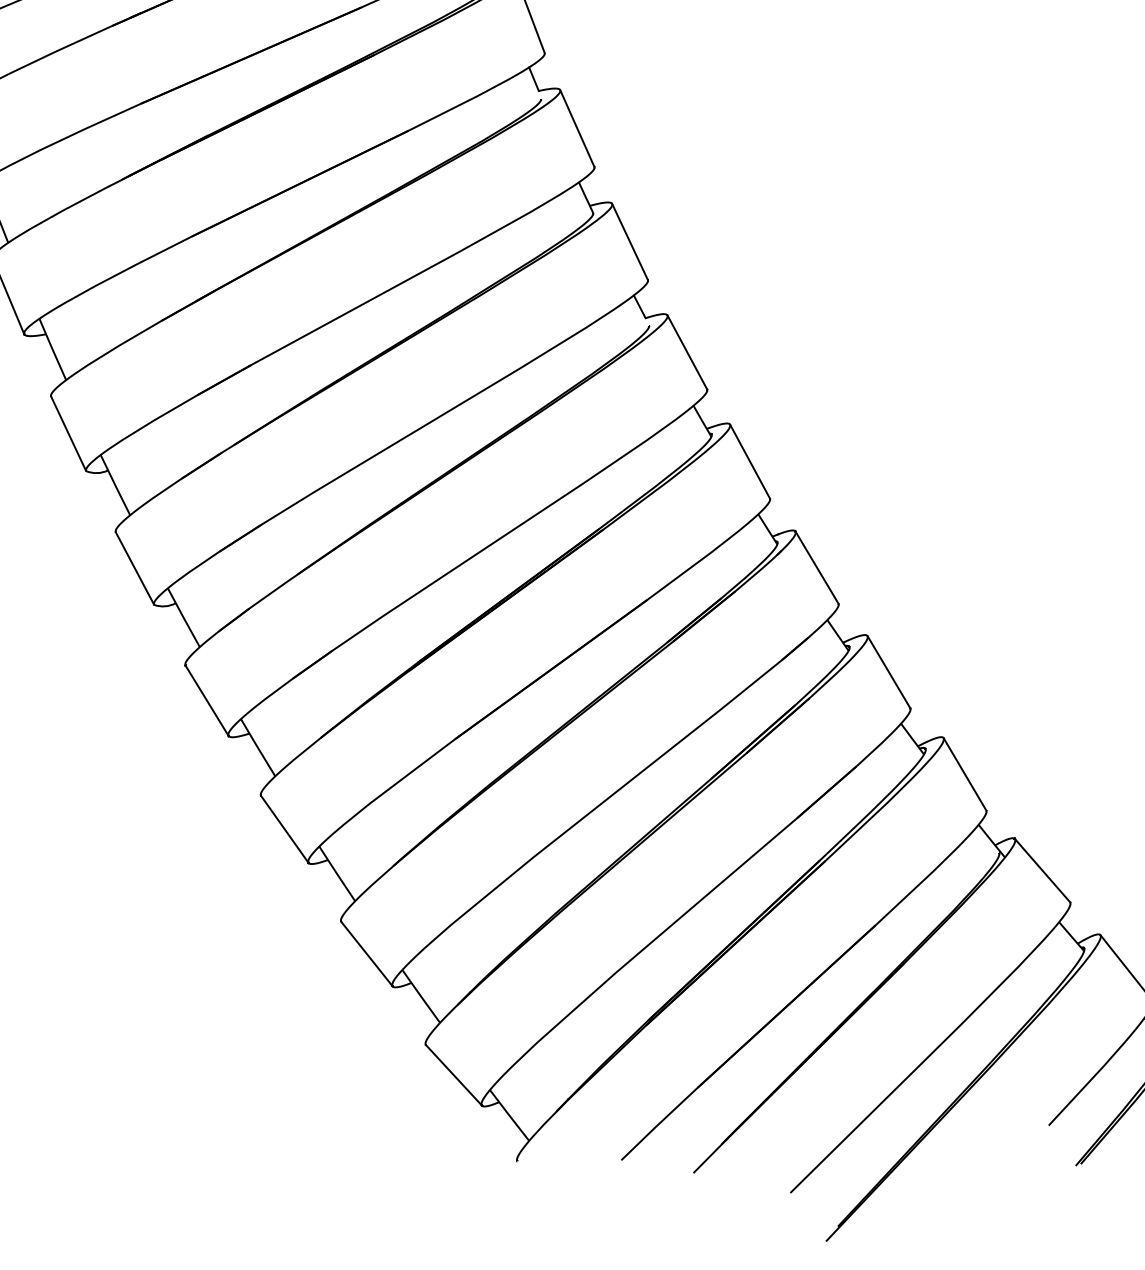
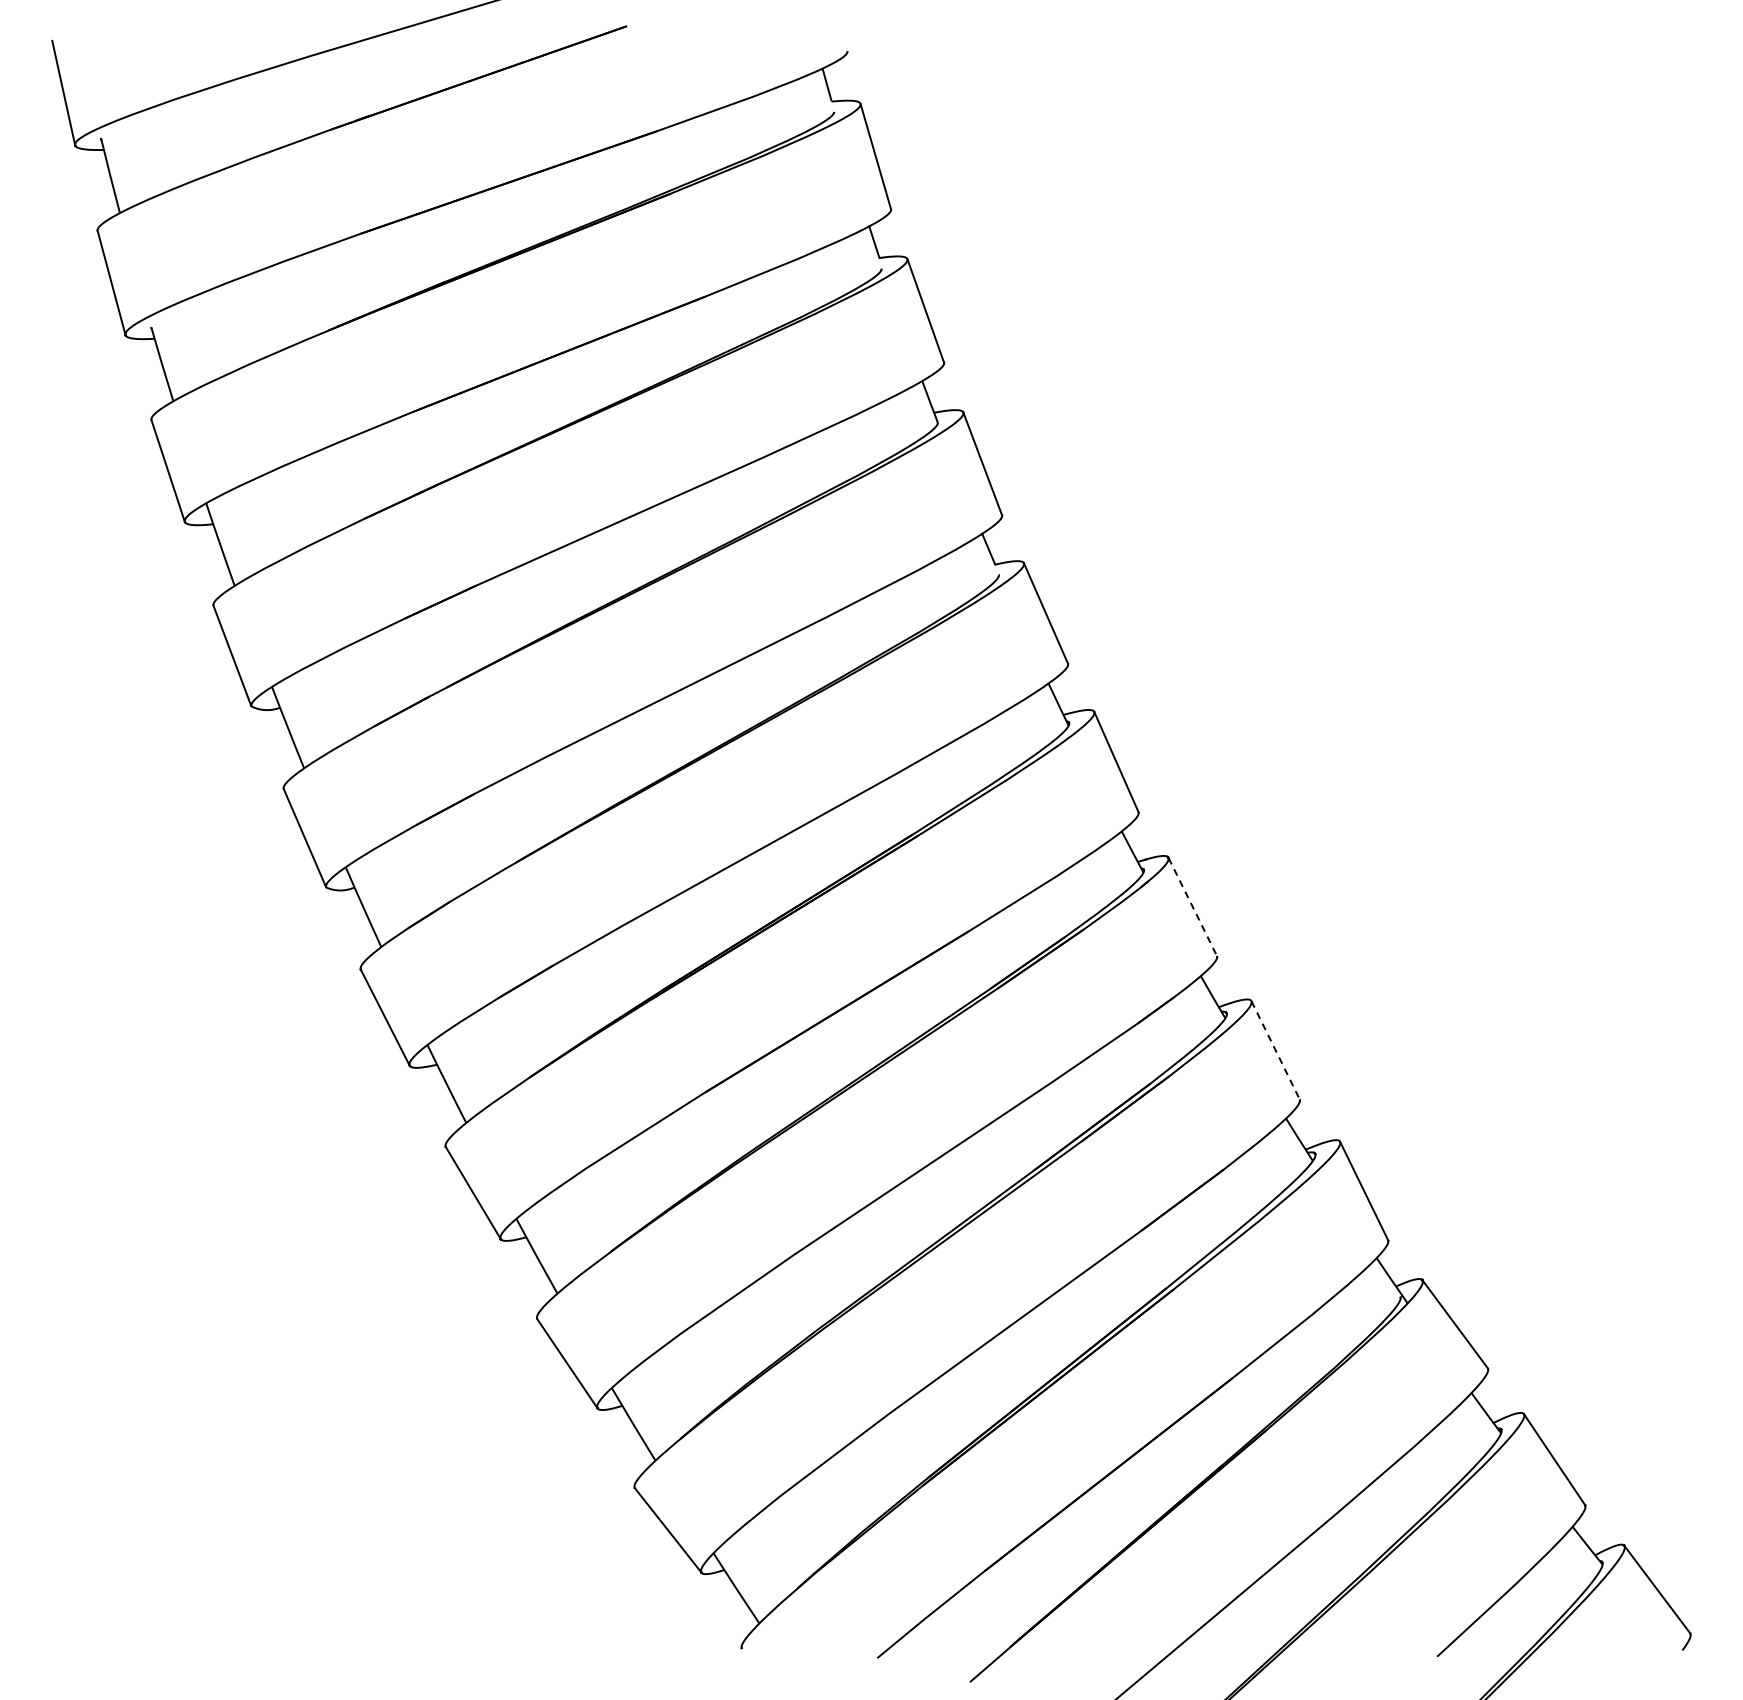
line: (816, 568) -> (1192, 907), solid -> dashed
line: (888, 672) -> (1275, 1050), solid -> dashed

